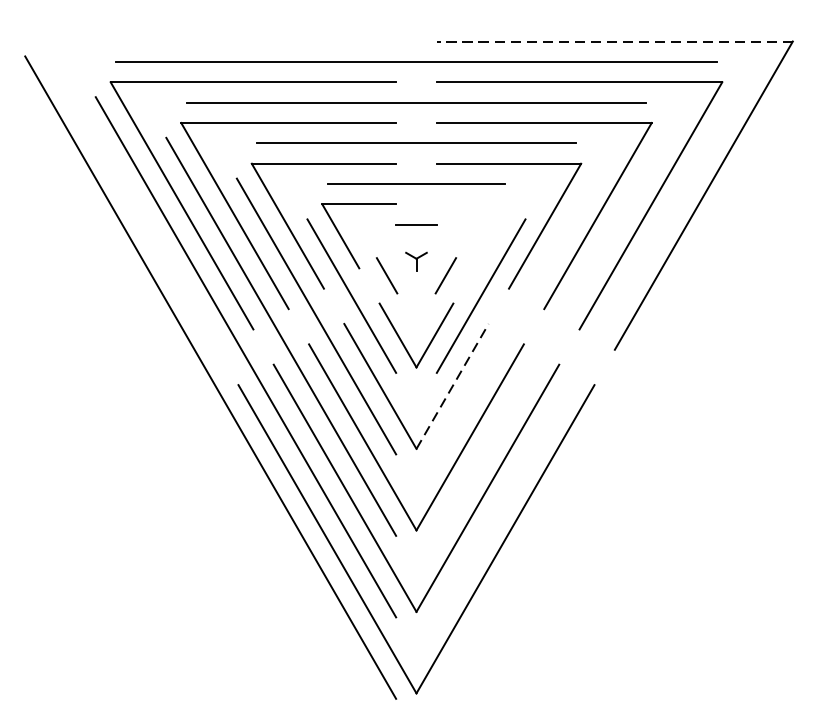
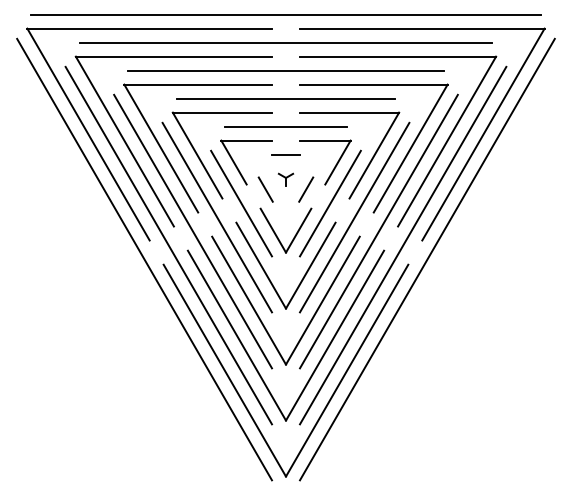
line: (415, 20) -> (285, 14), added
line: (613, 41) -> (421, 28), dashed -> solid
part: (153, 234) -> (105, 161), added
part: (487, 242) -> (334, 166), added
line: (516, 316) -> (354, 217), added
line: (551, 336) -> (378, 231), added
line: (586, 357) -> (402, 245), added
line: (620, 377) -> (426, 259), added
line: (452, 386) -> (310, 265), dashed -> solid

